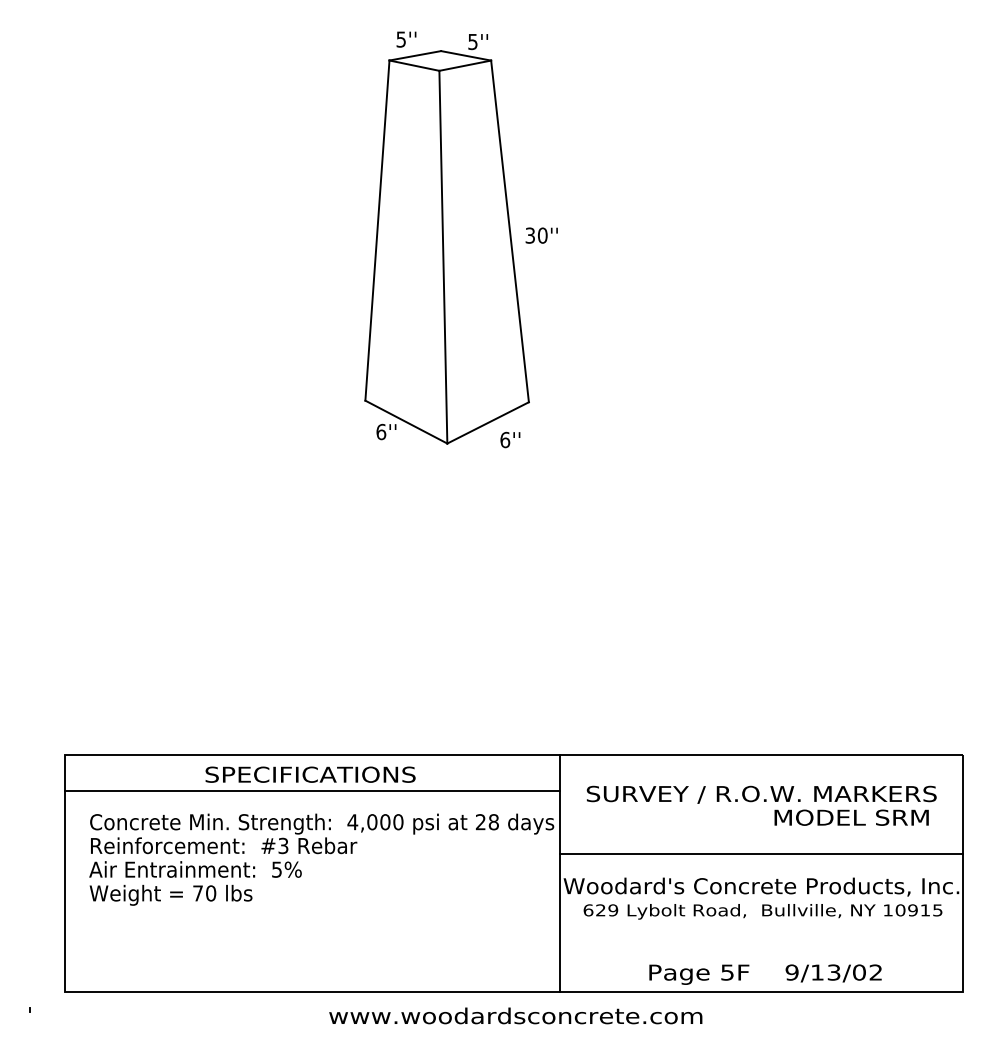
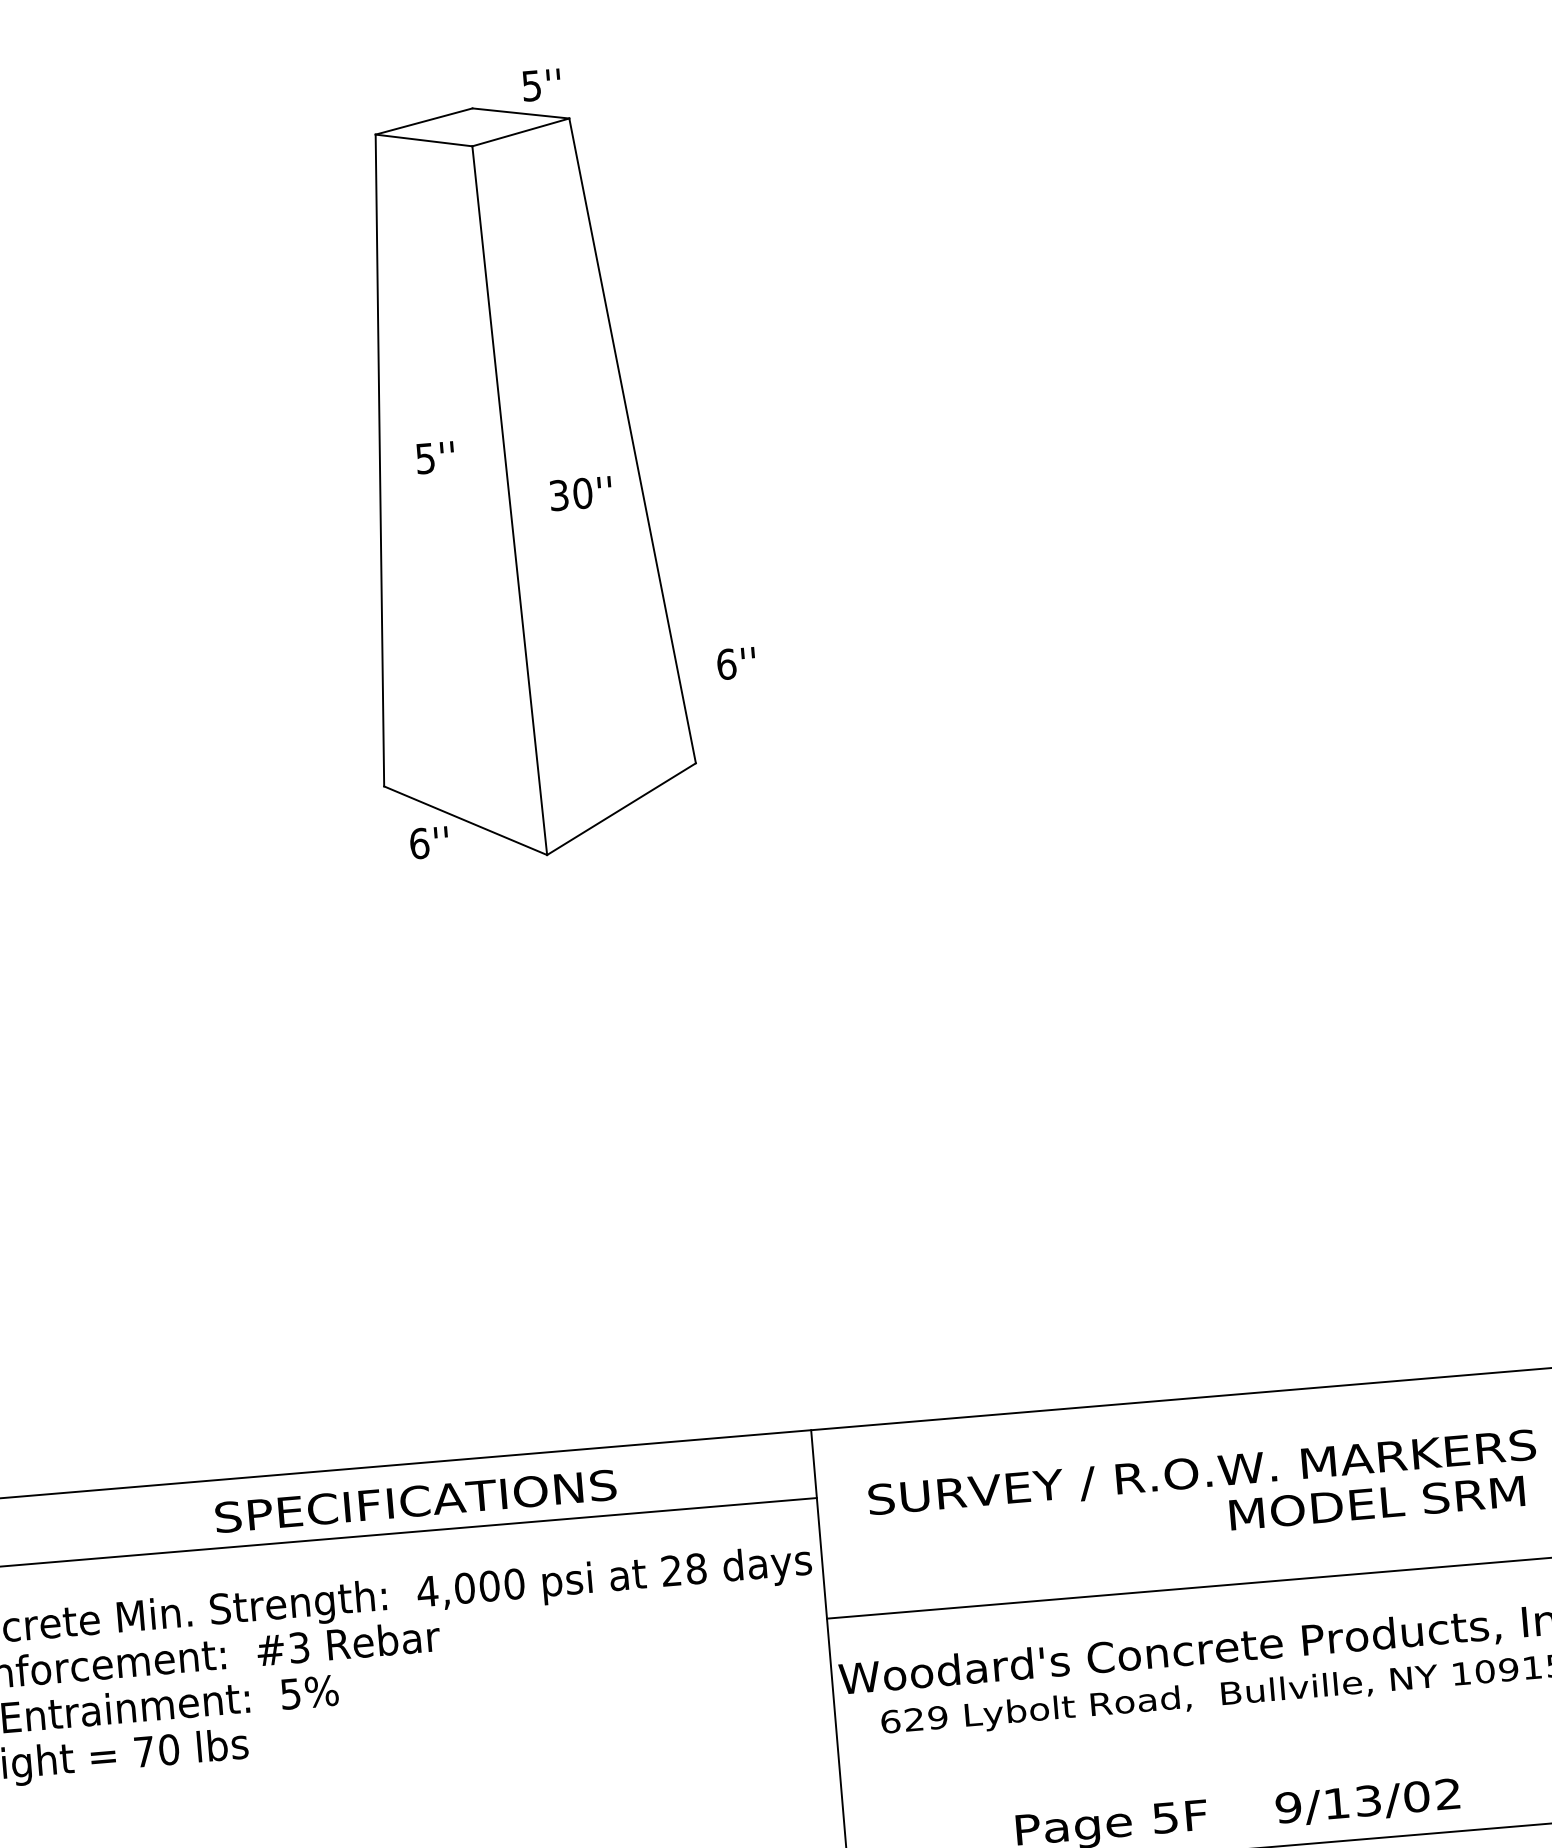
text: (406, 39) -> (435, 457), moved
text: (541, 235) -> (580, 493), moved
text: (510, 439) -> (736, 662), moved
text: (310, 774) -> (415, 1500), moved

